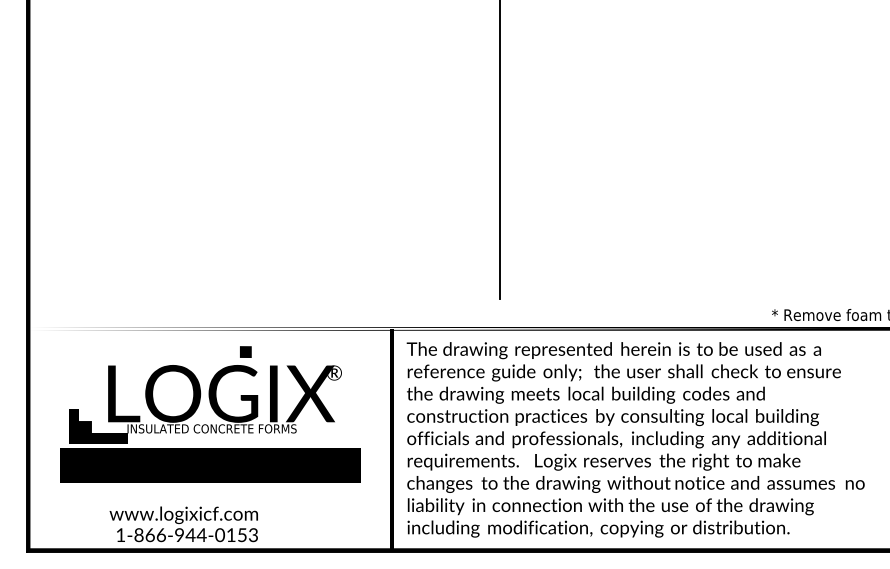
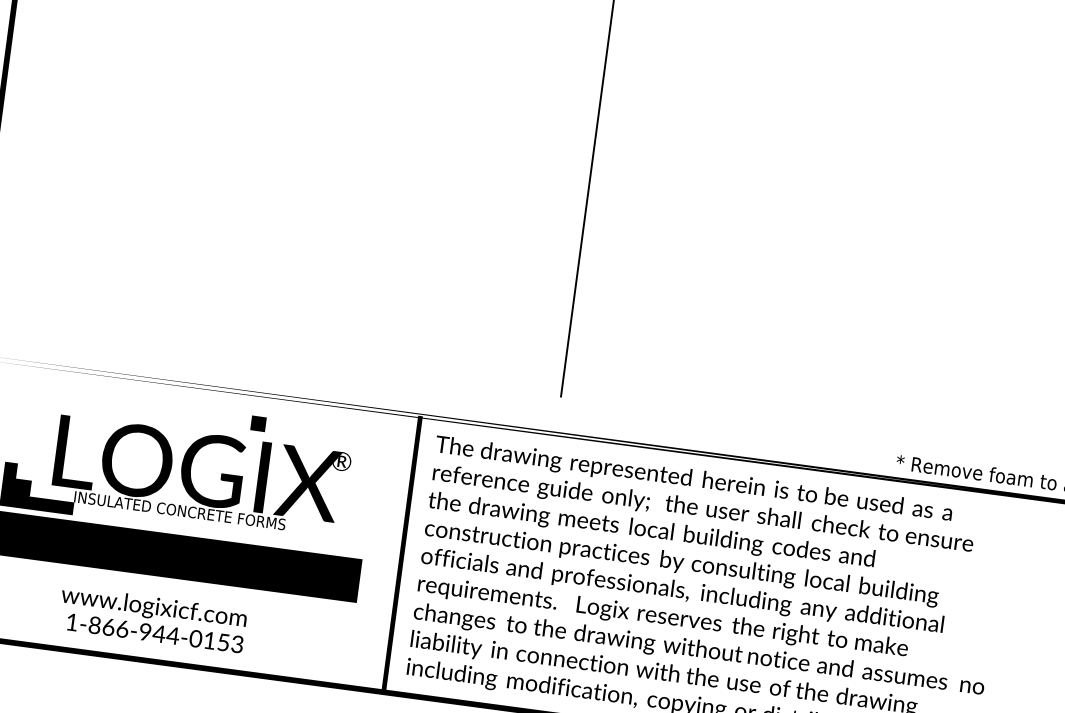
part: (245, 351) -> (258, 423), moved
text: (183, 524) -> (152, 619), moved

